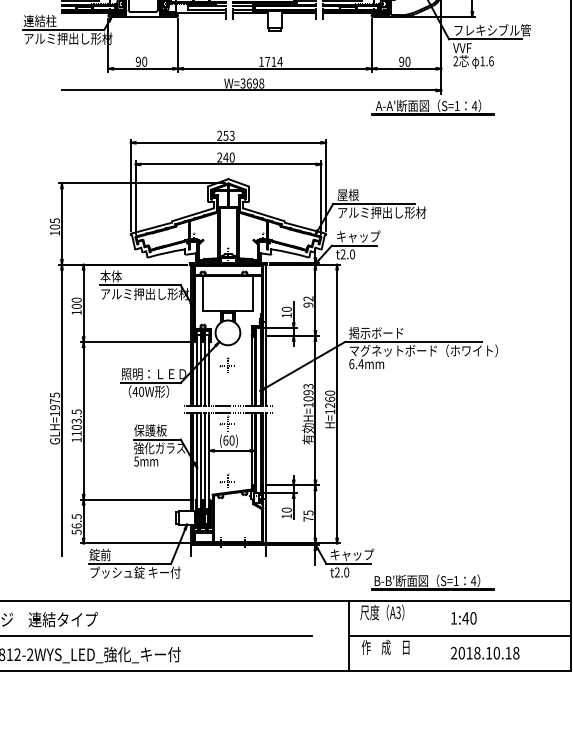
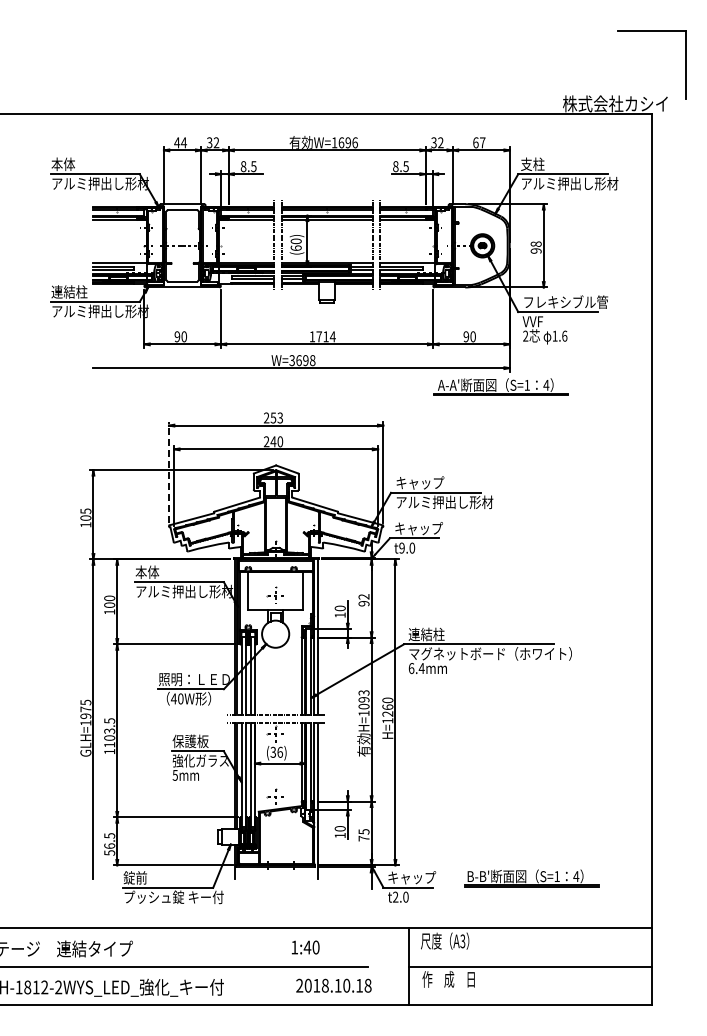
line: (130, 185) -> (168, 472), solid -> dashed
text: (359, 194) -> (420, 482), 屋根 -> キャップ
text: (342, 254) -> (401, 548), t2.0 -> t9.0
text: (375, 333) -> (437, 634), 掲示ボード -> 連結柱
part: (226, 365) -> (274, 594), moved
text: (228, 439) -> (276, 751), (60) -> (36)
part: (432, 582) -> (531, 878), moved
text: (463, 618) -> (305, 947), moved
text: (484, 652) -> (333, 985), moved

